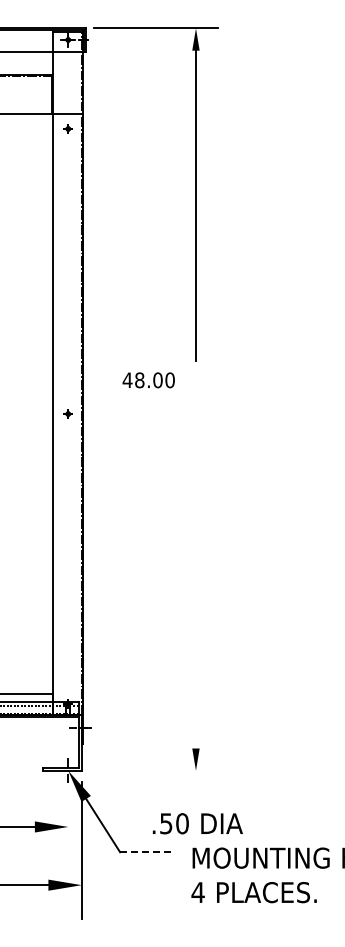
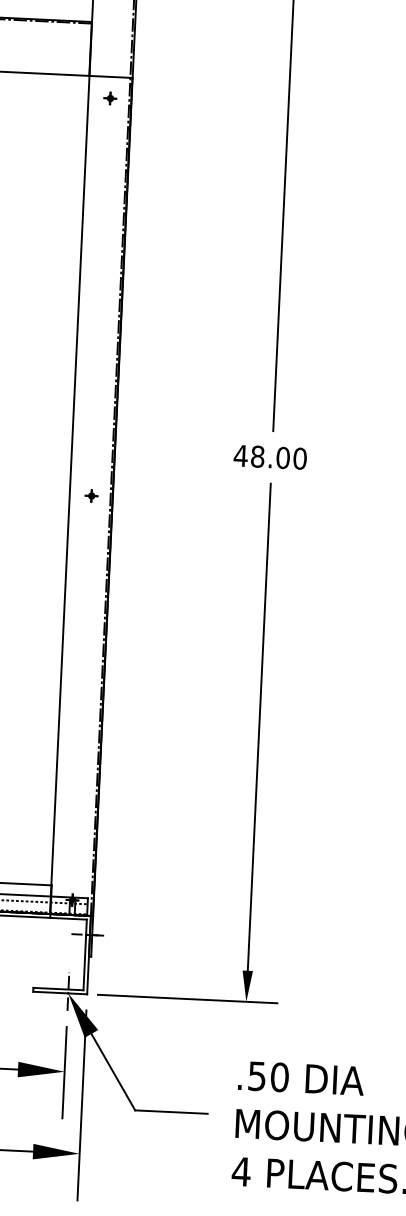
text: (148, 380) -> (269, 457), moved
line: (195, 573) -> (258, 726), added
line: (153, 770) -> (187, 998), added
text: (197, 823) -> (300, 1078), moved
line: (68, 827) -> (64, 1072), added
line: (146, 852) -> (171, 1112), dashed -> solid

